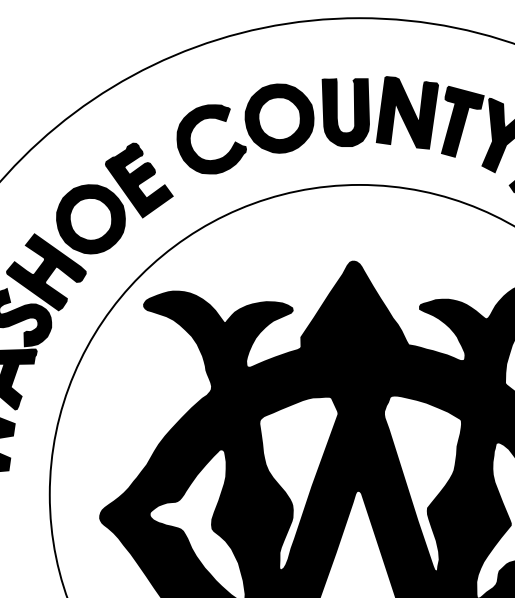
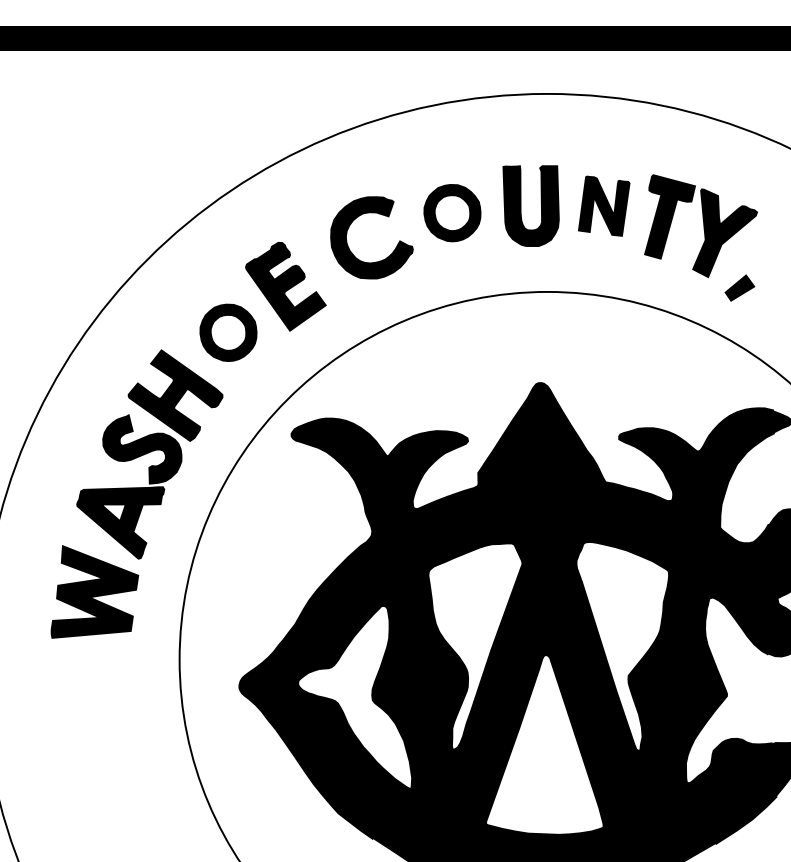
part: (406, 112) -> (603, 205), size x0.7
part: (279, 118) -> (452, 212), size x0.7
part: (90, 219) -> (228, 332), size x0.7

